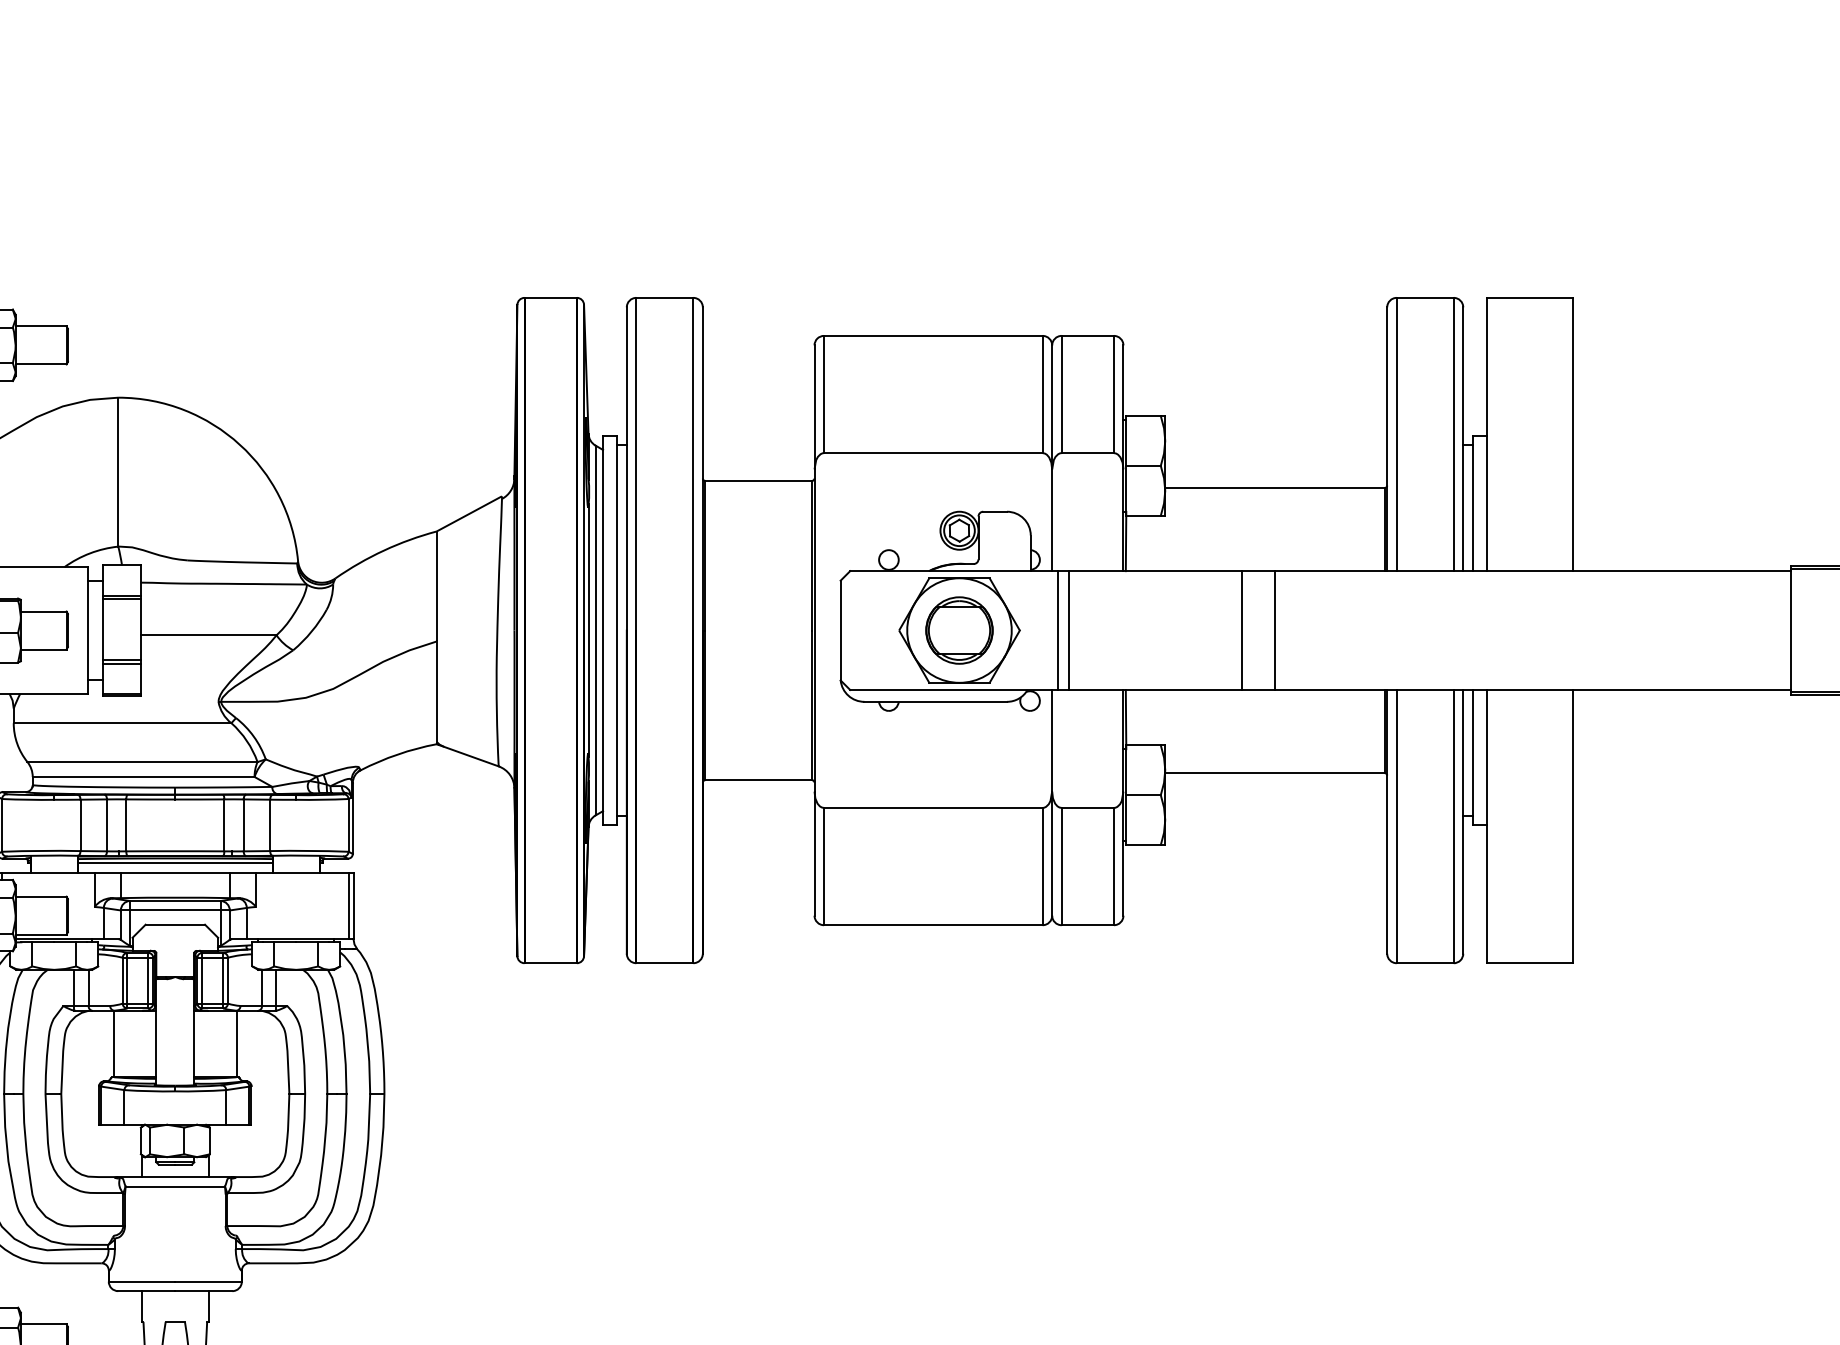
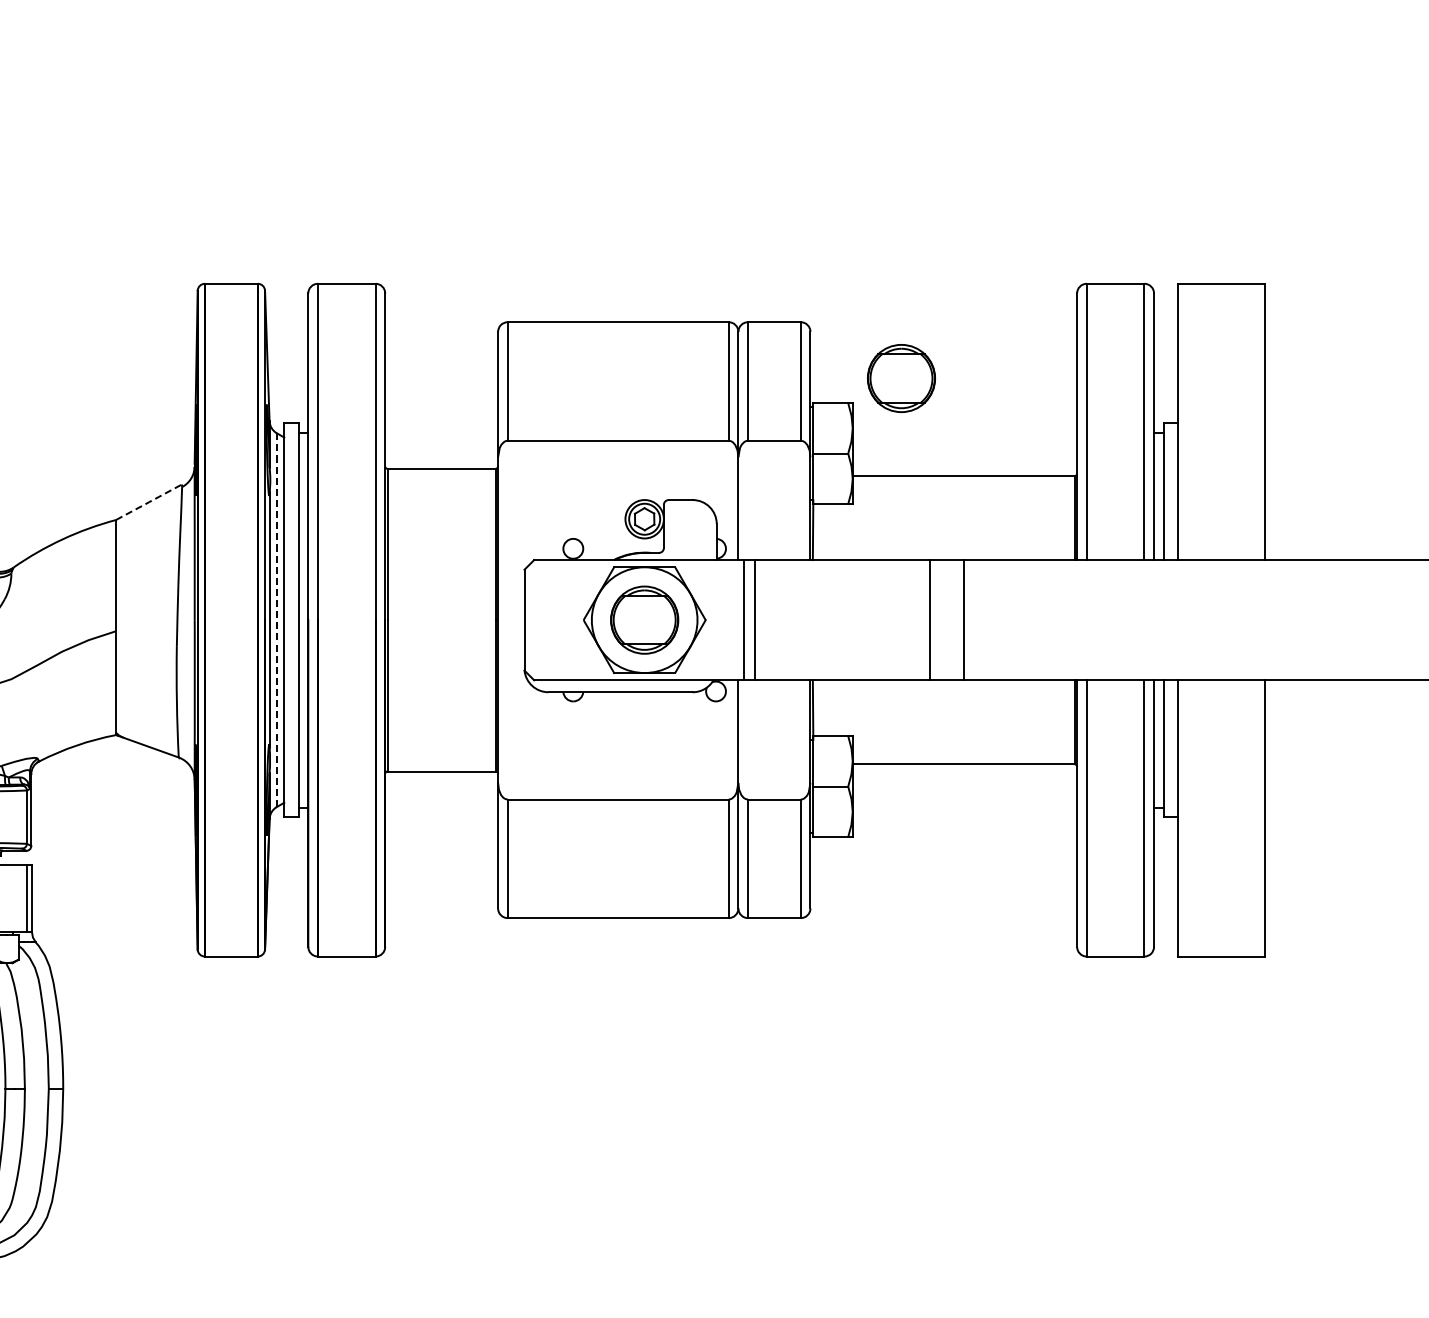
part: (1213, 391) -> (901, 378), added
line: (469, 513) -> (149, 501), solid -> dashed
line: (595, 630) -> (276, 620), solid -> dashed

